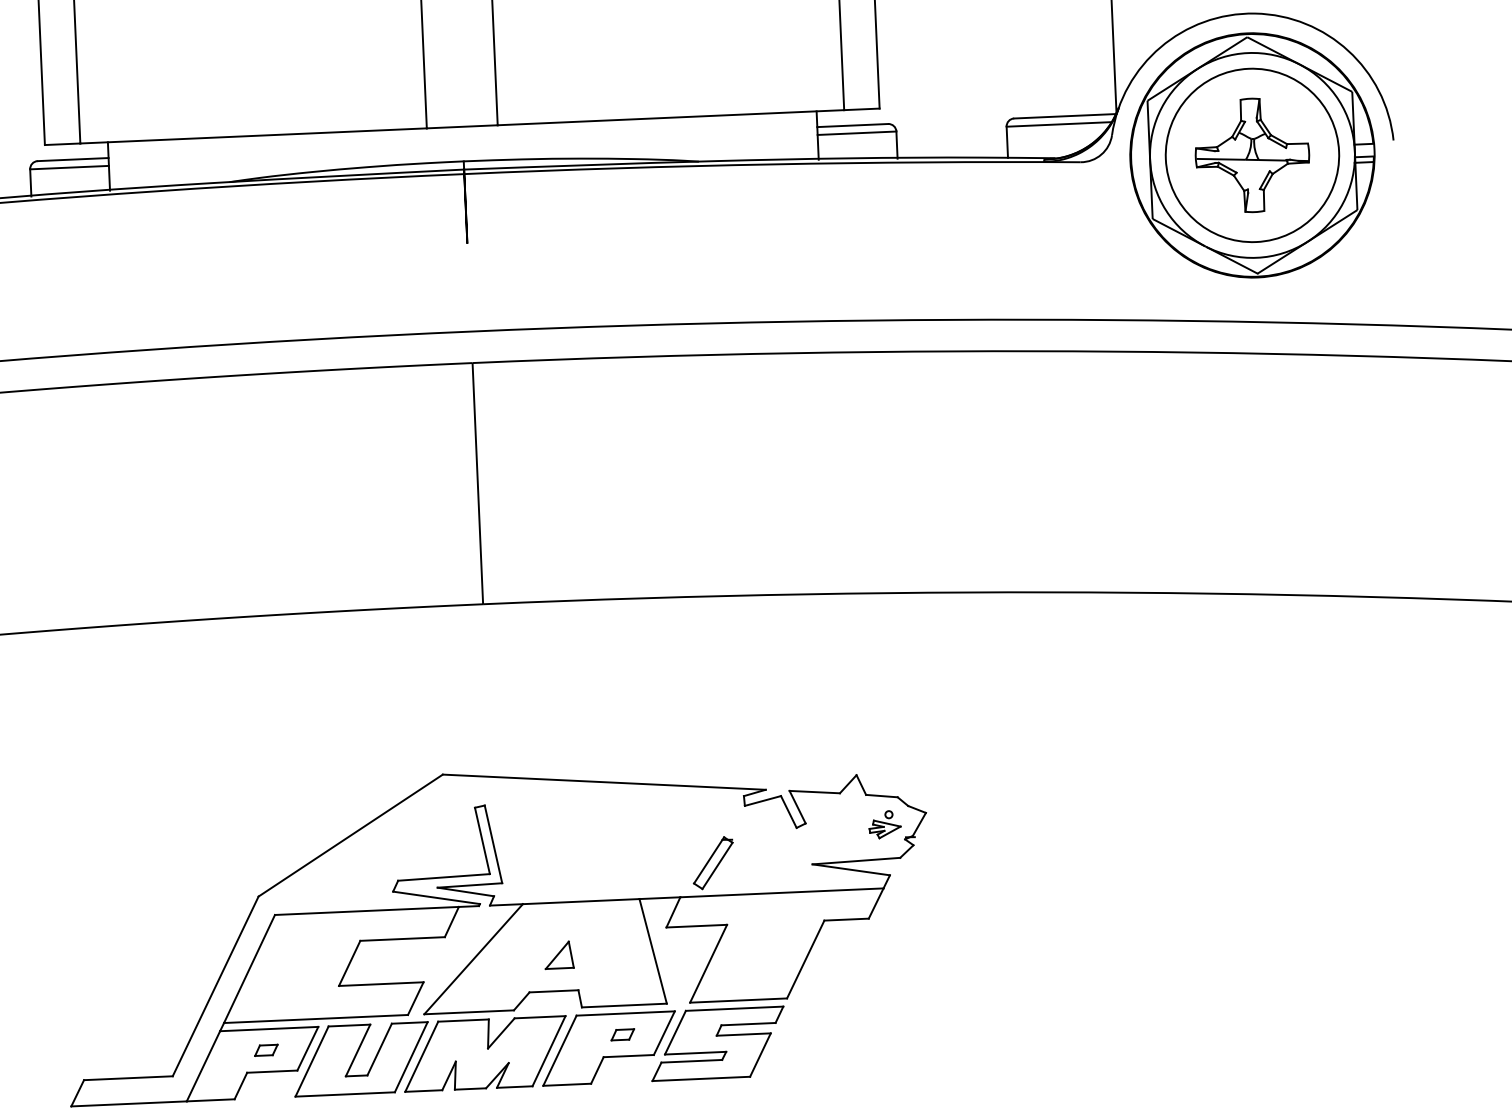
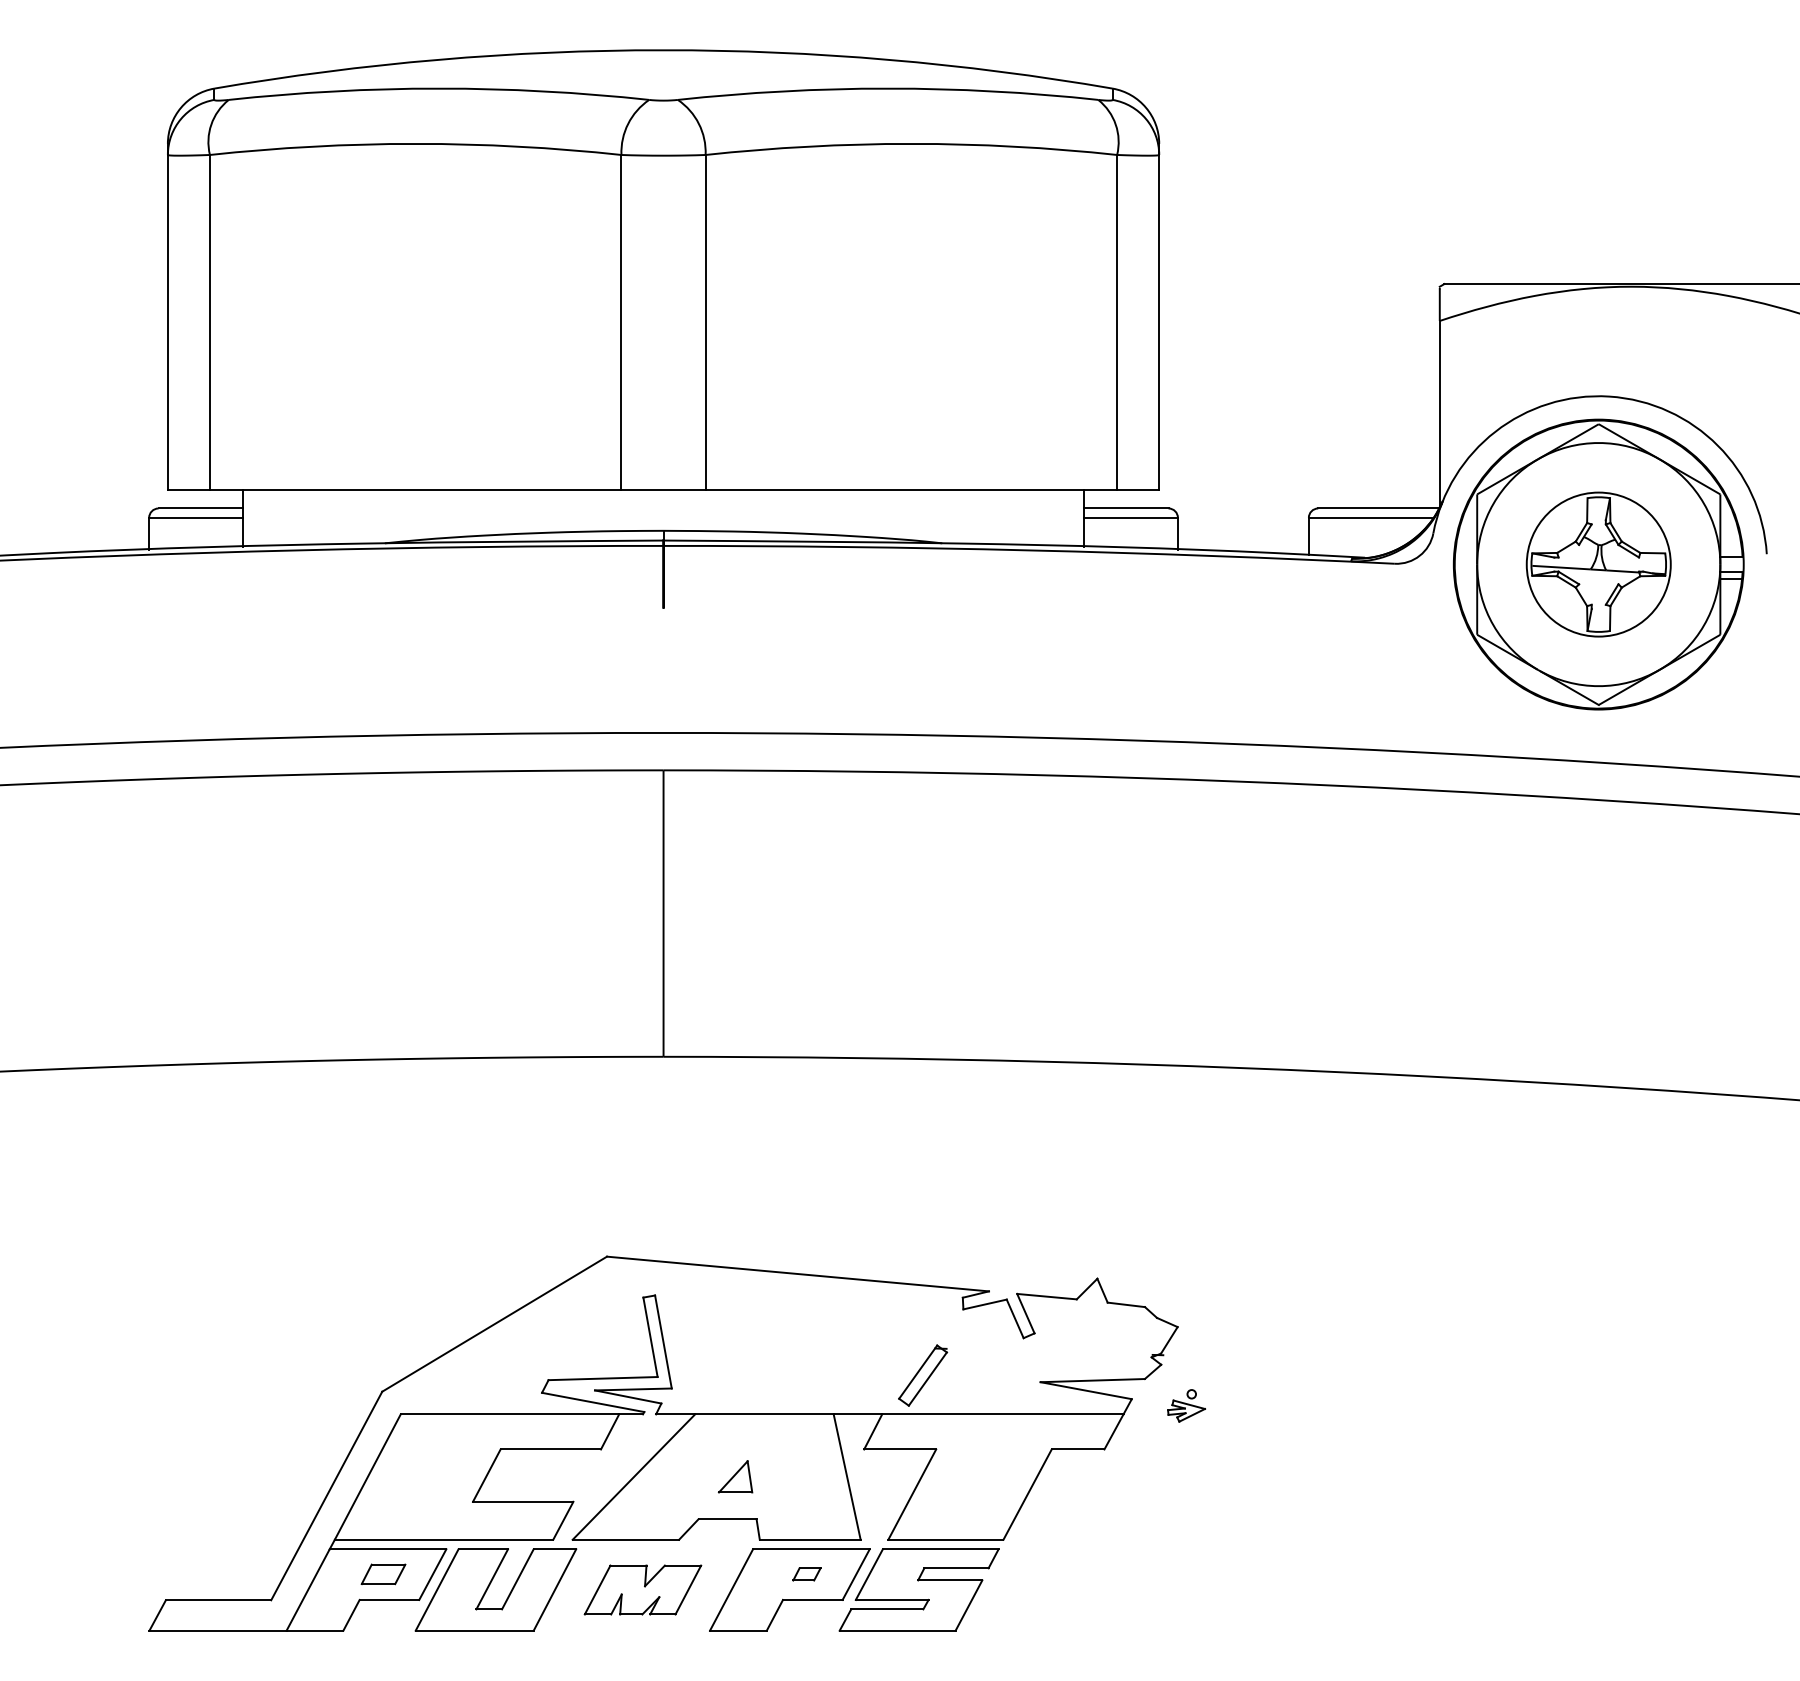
circle: (1252, 155) -> (1598, 564), size x0.7
part: (884, 824) -> (1186, 1405), moved
part: (266, 1050) -> (383, 1574), size x1.6
part: (484, 1053) -> (642, 1589), size x0.6

